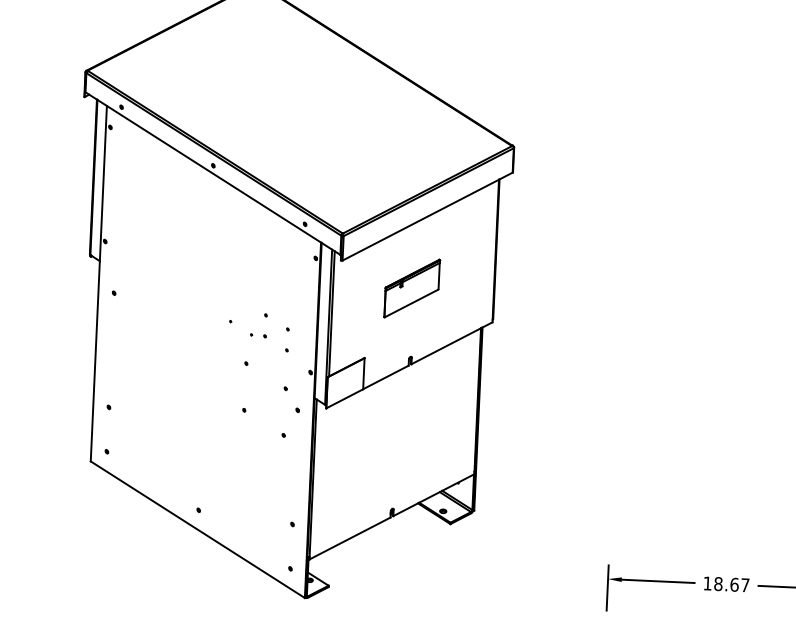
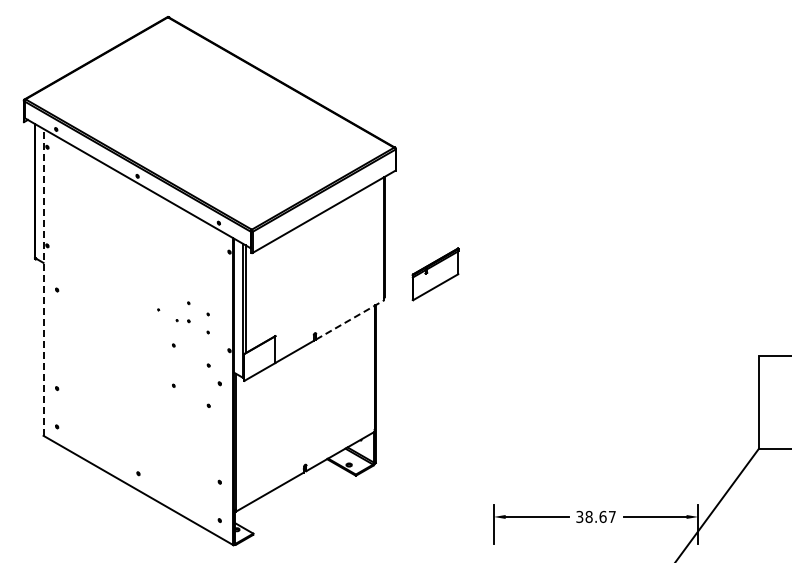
line: (98, 282) -> (43, 281), solid -> dashed
part: (411, 288) -> (435, 274), moved
line: (452, 342) -> (350, 319), solid -> dashed
text: (707, 583) -> (579, 516), 18.67 -> 38.67

